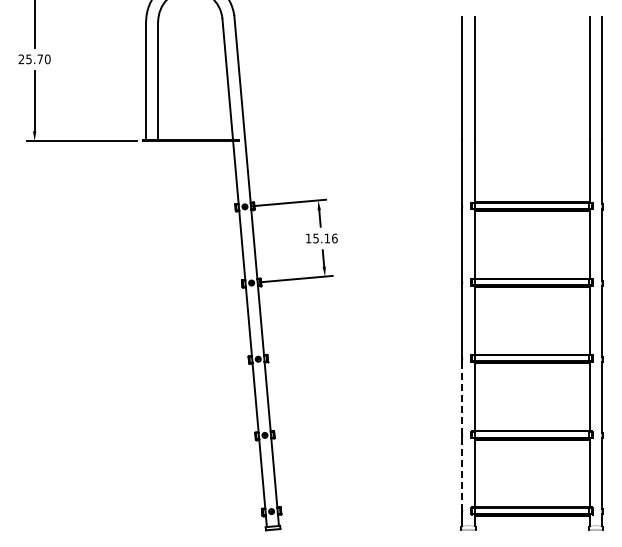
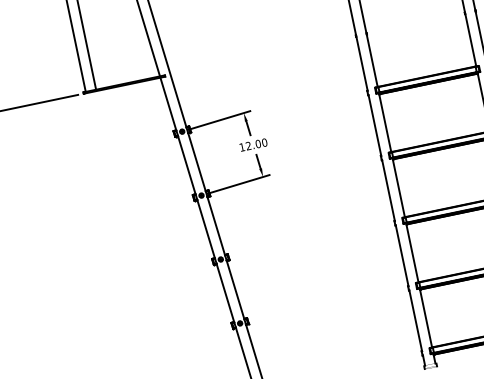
text: (325, 238) -> (256, 144), 15.16 -> 12.00
line: (462, 397) -> (402, 255), dashed -> solid
line: (462, 473) -> (415, 320), dashed -> solid

